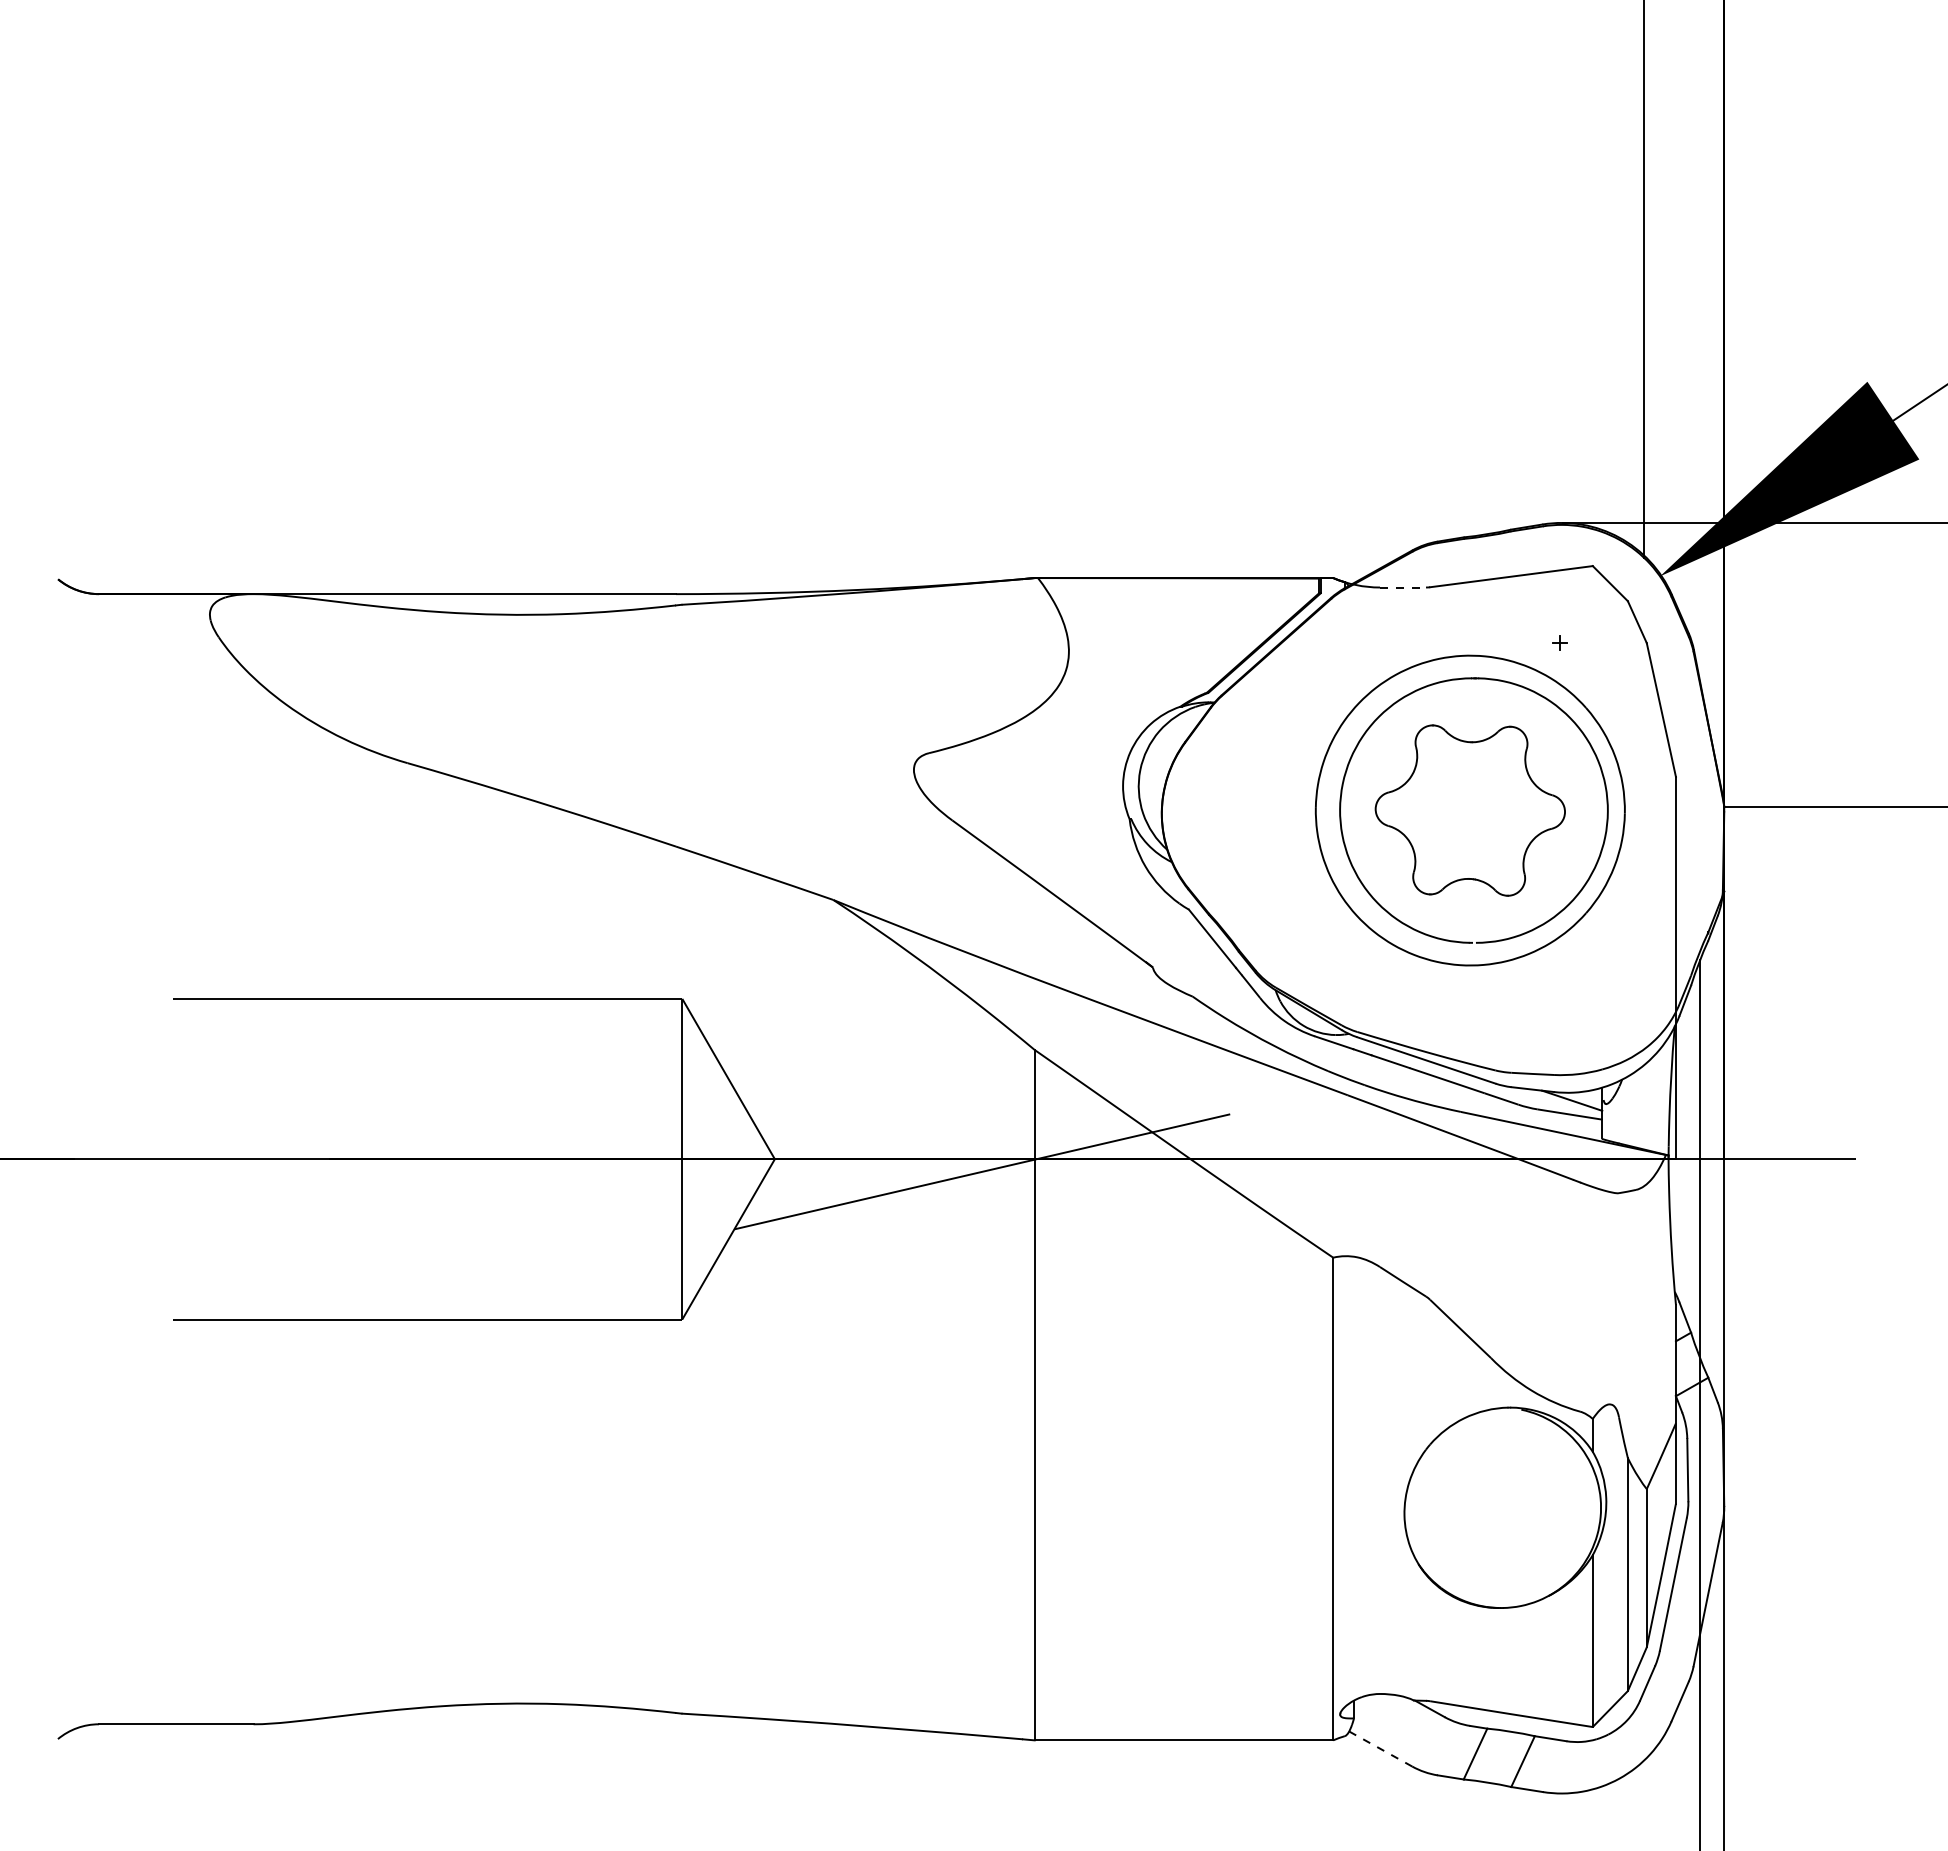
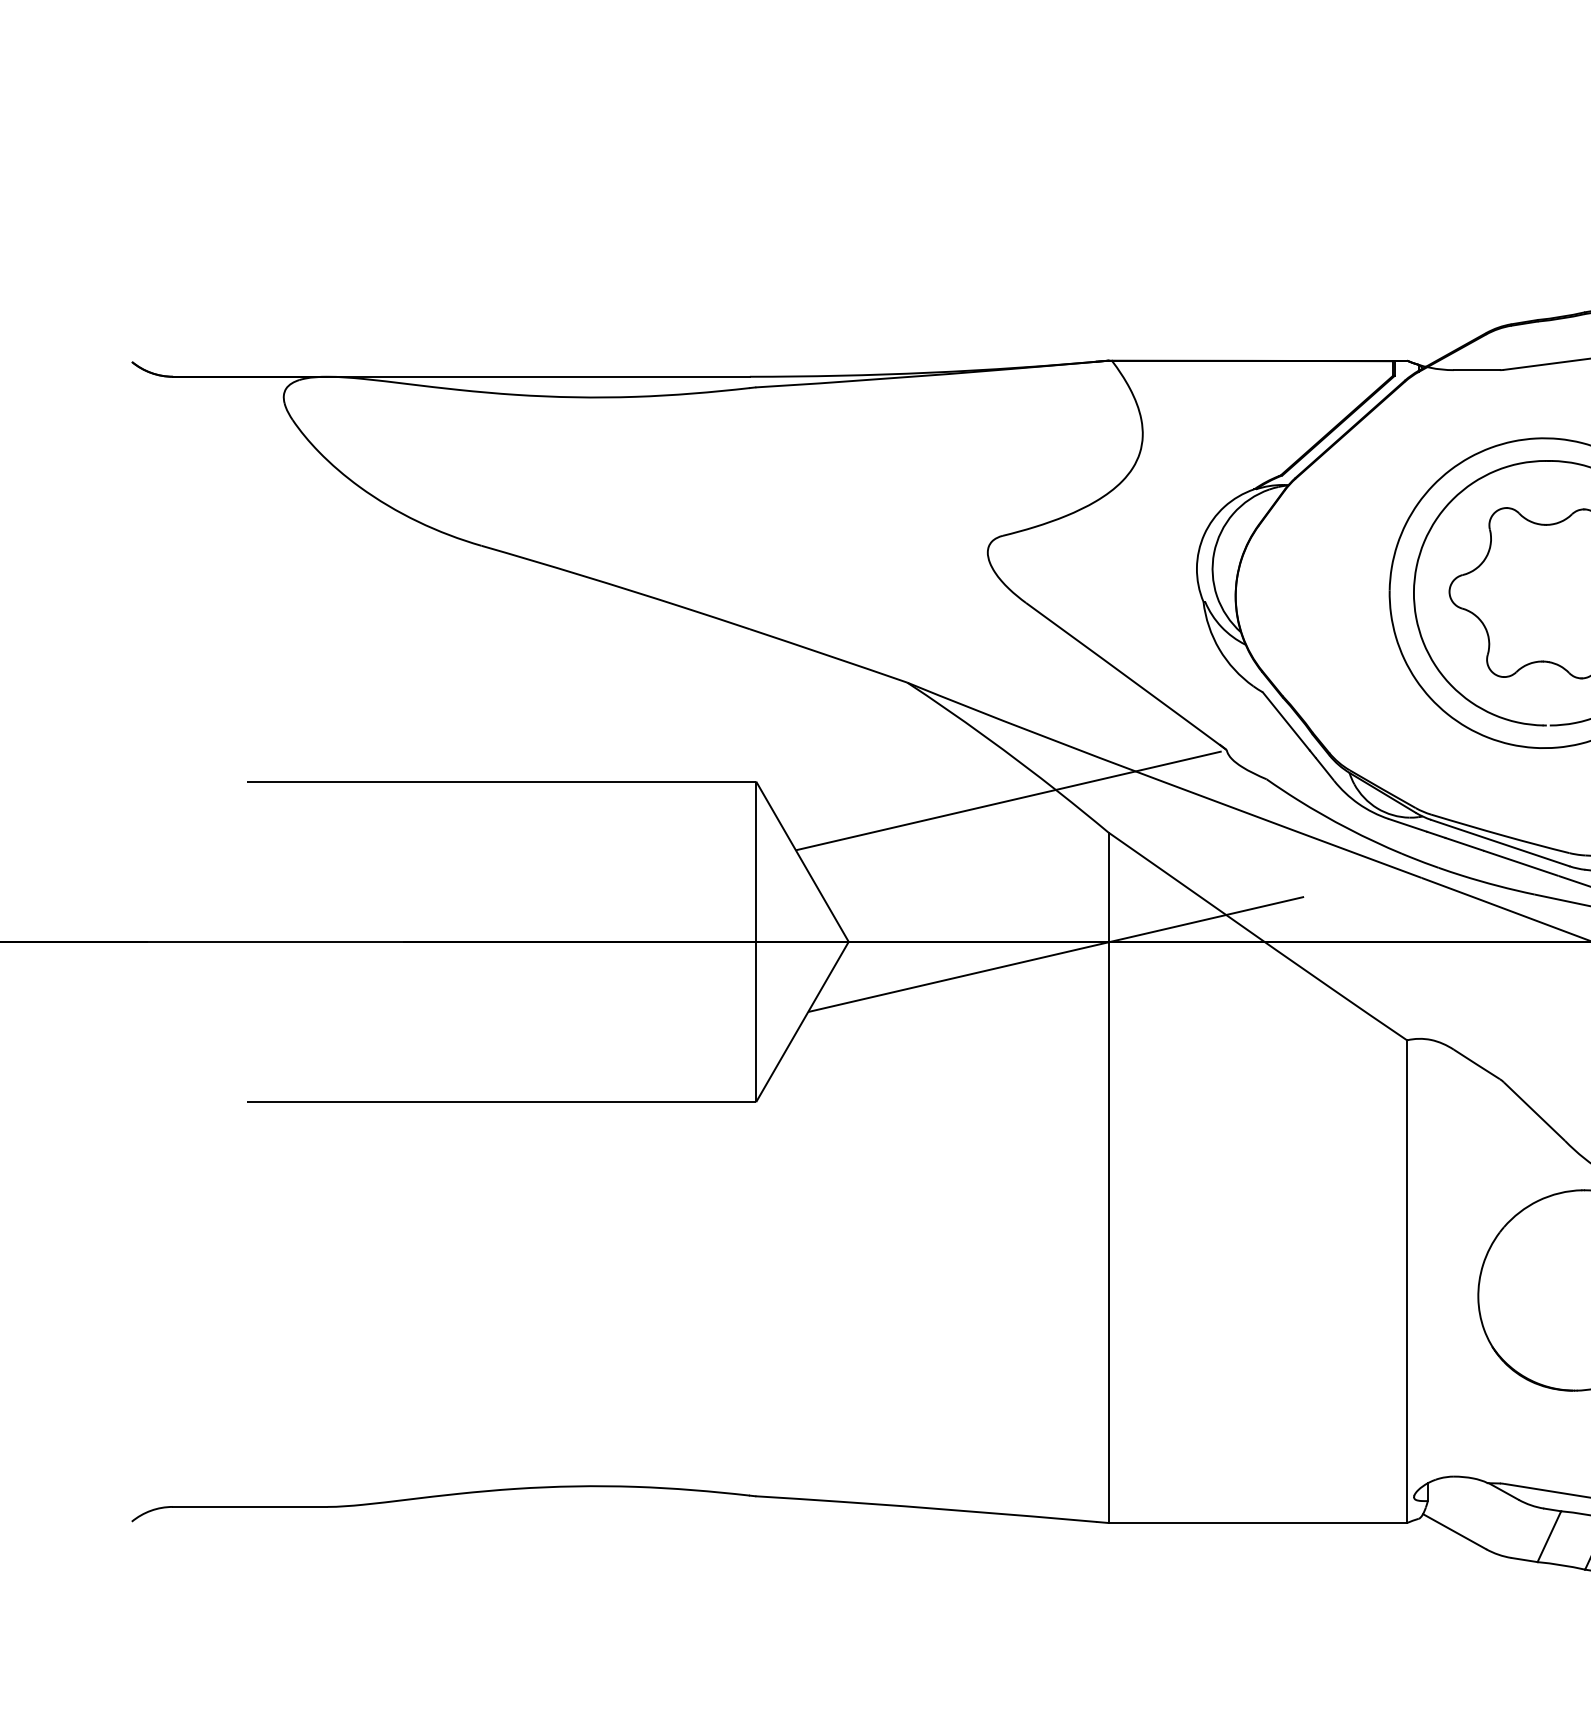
line: (1403, 587) -> (1477, 370), dashed -> solid
line: (934, 1017) -> (1008, 800), added
line: (1381, 1749) -> (1455, 1532), dashed -> solid

